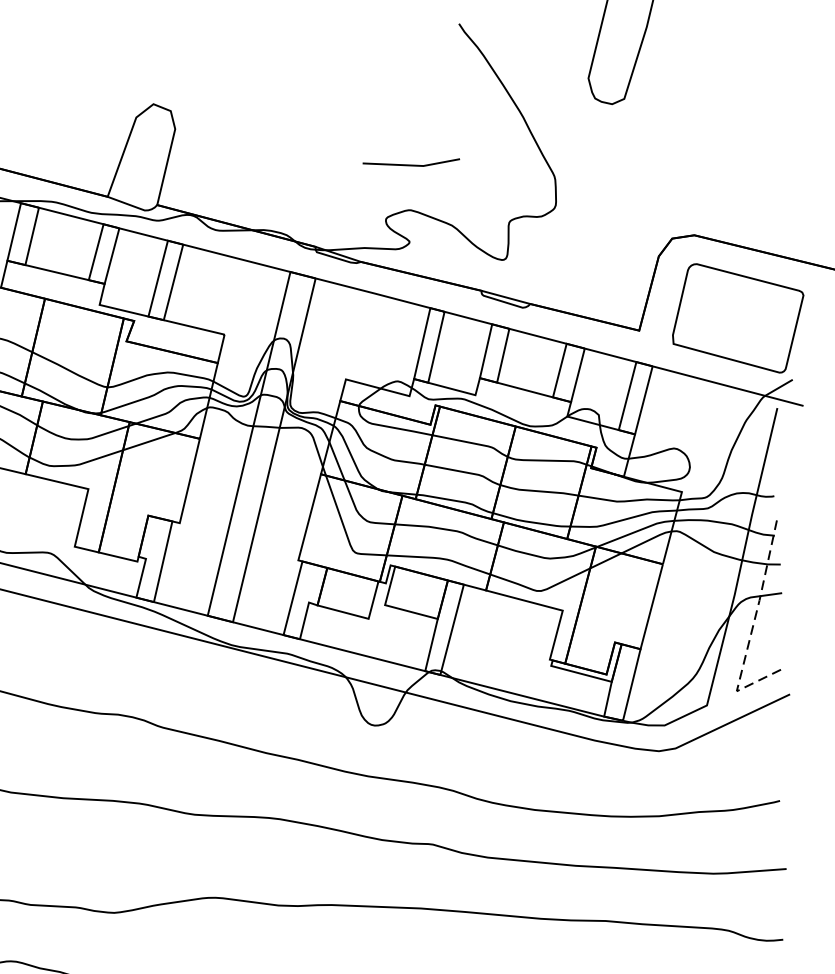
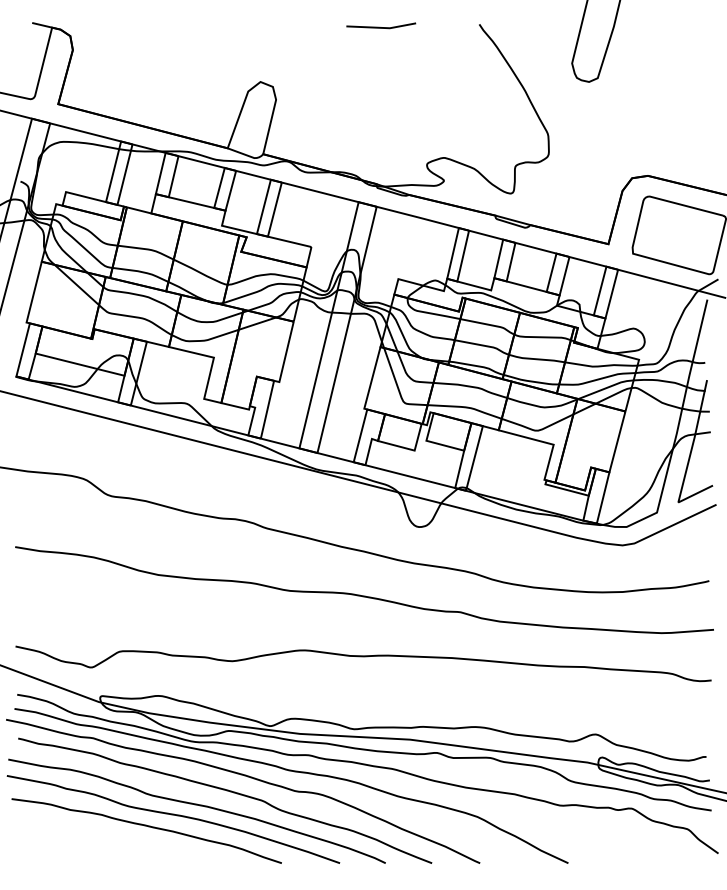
line: (411, 164) -> (381, 27), moved
line: (750, 632) -> (688, 460), dashed -> solid

